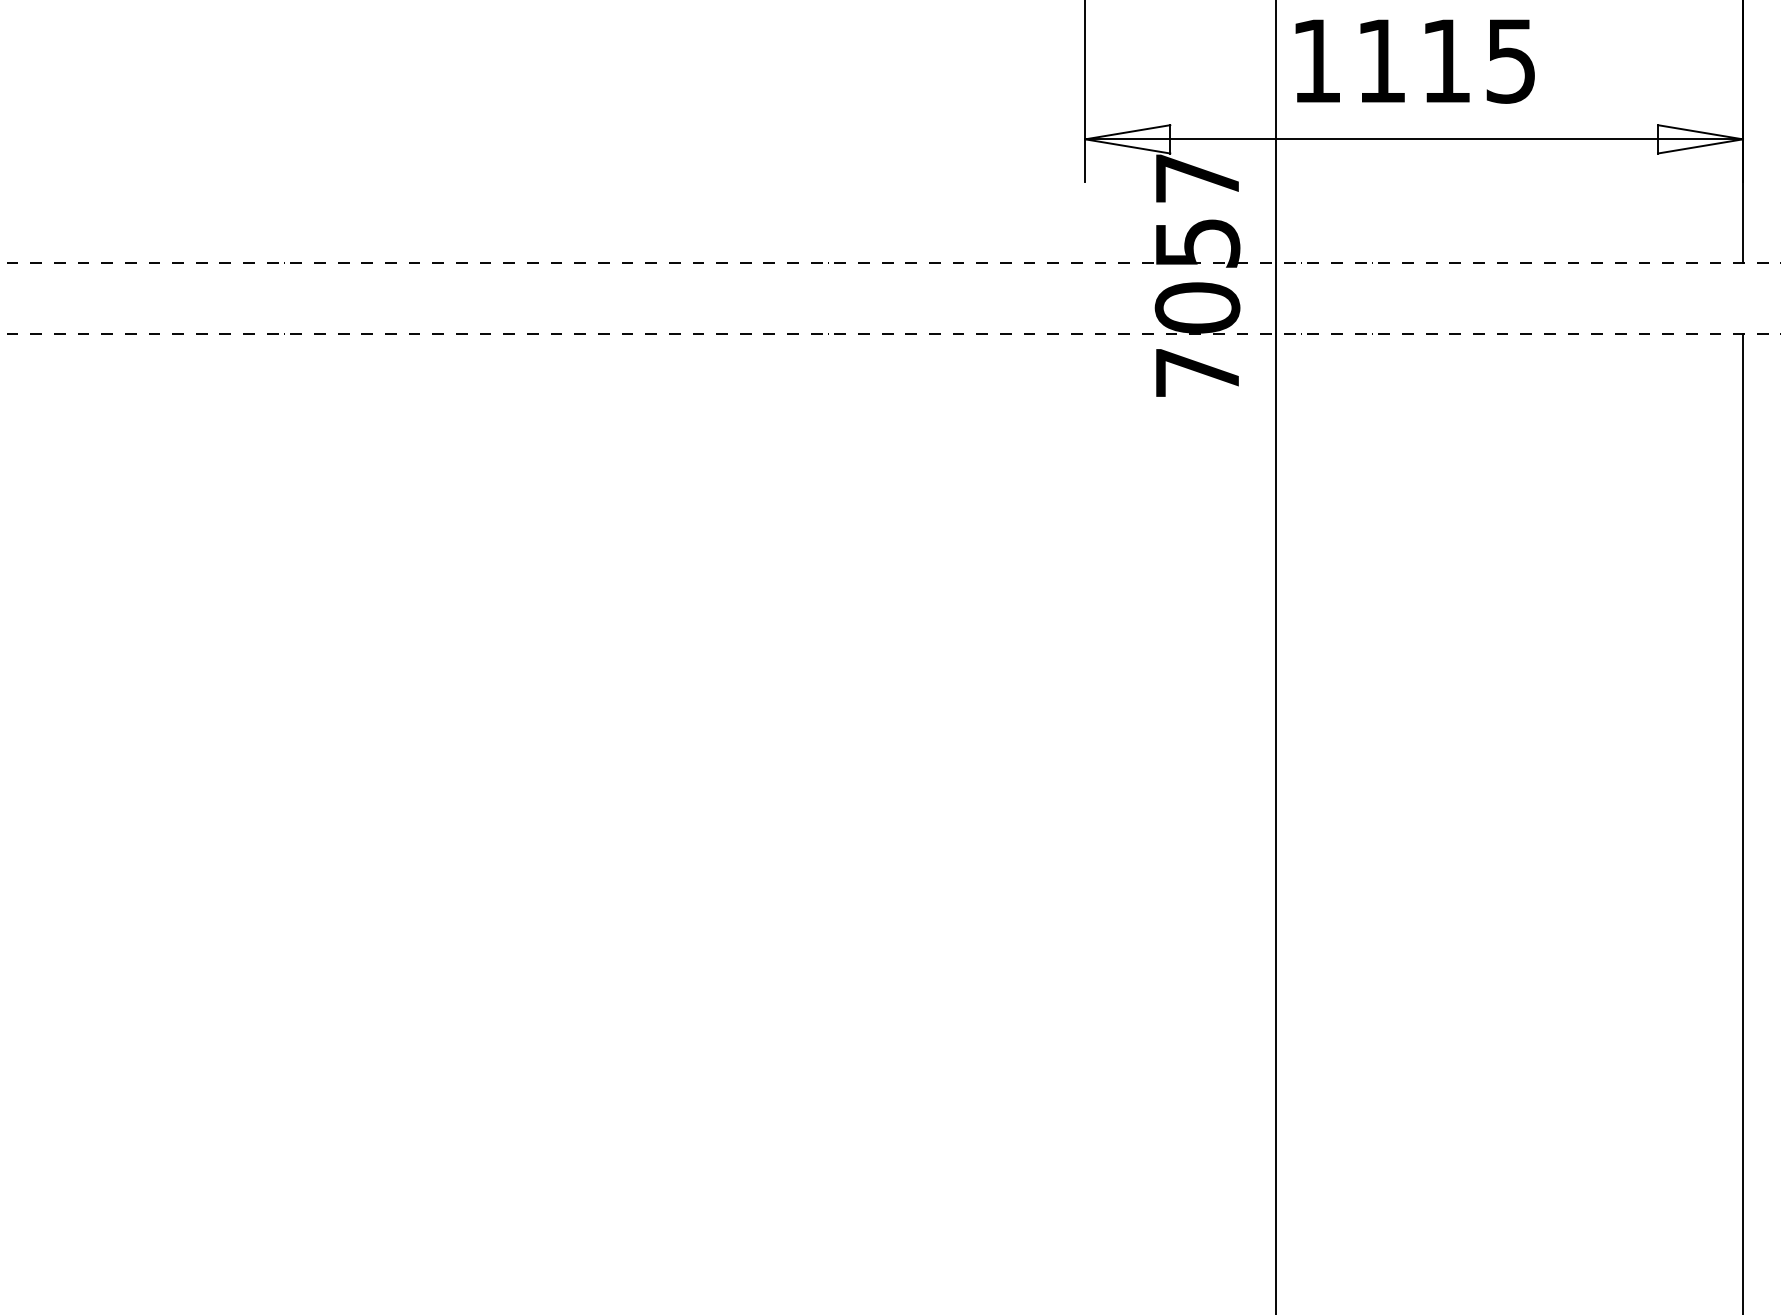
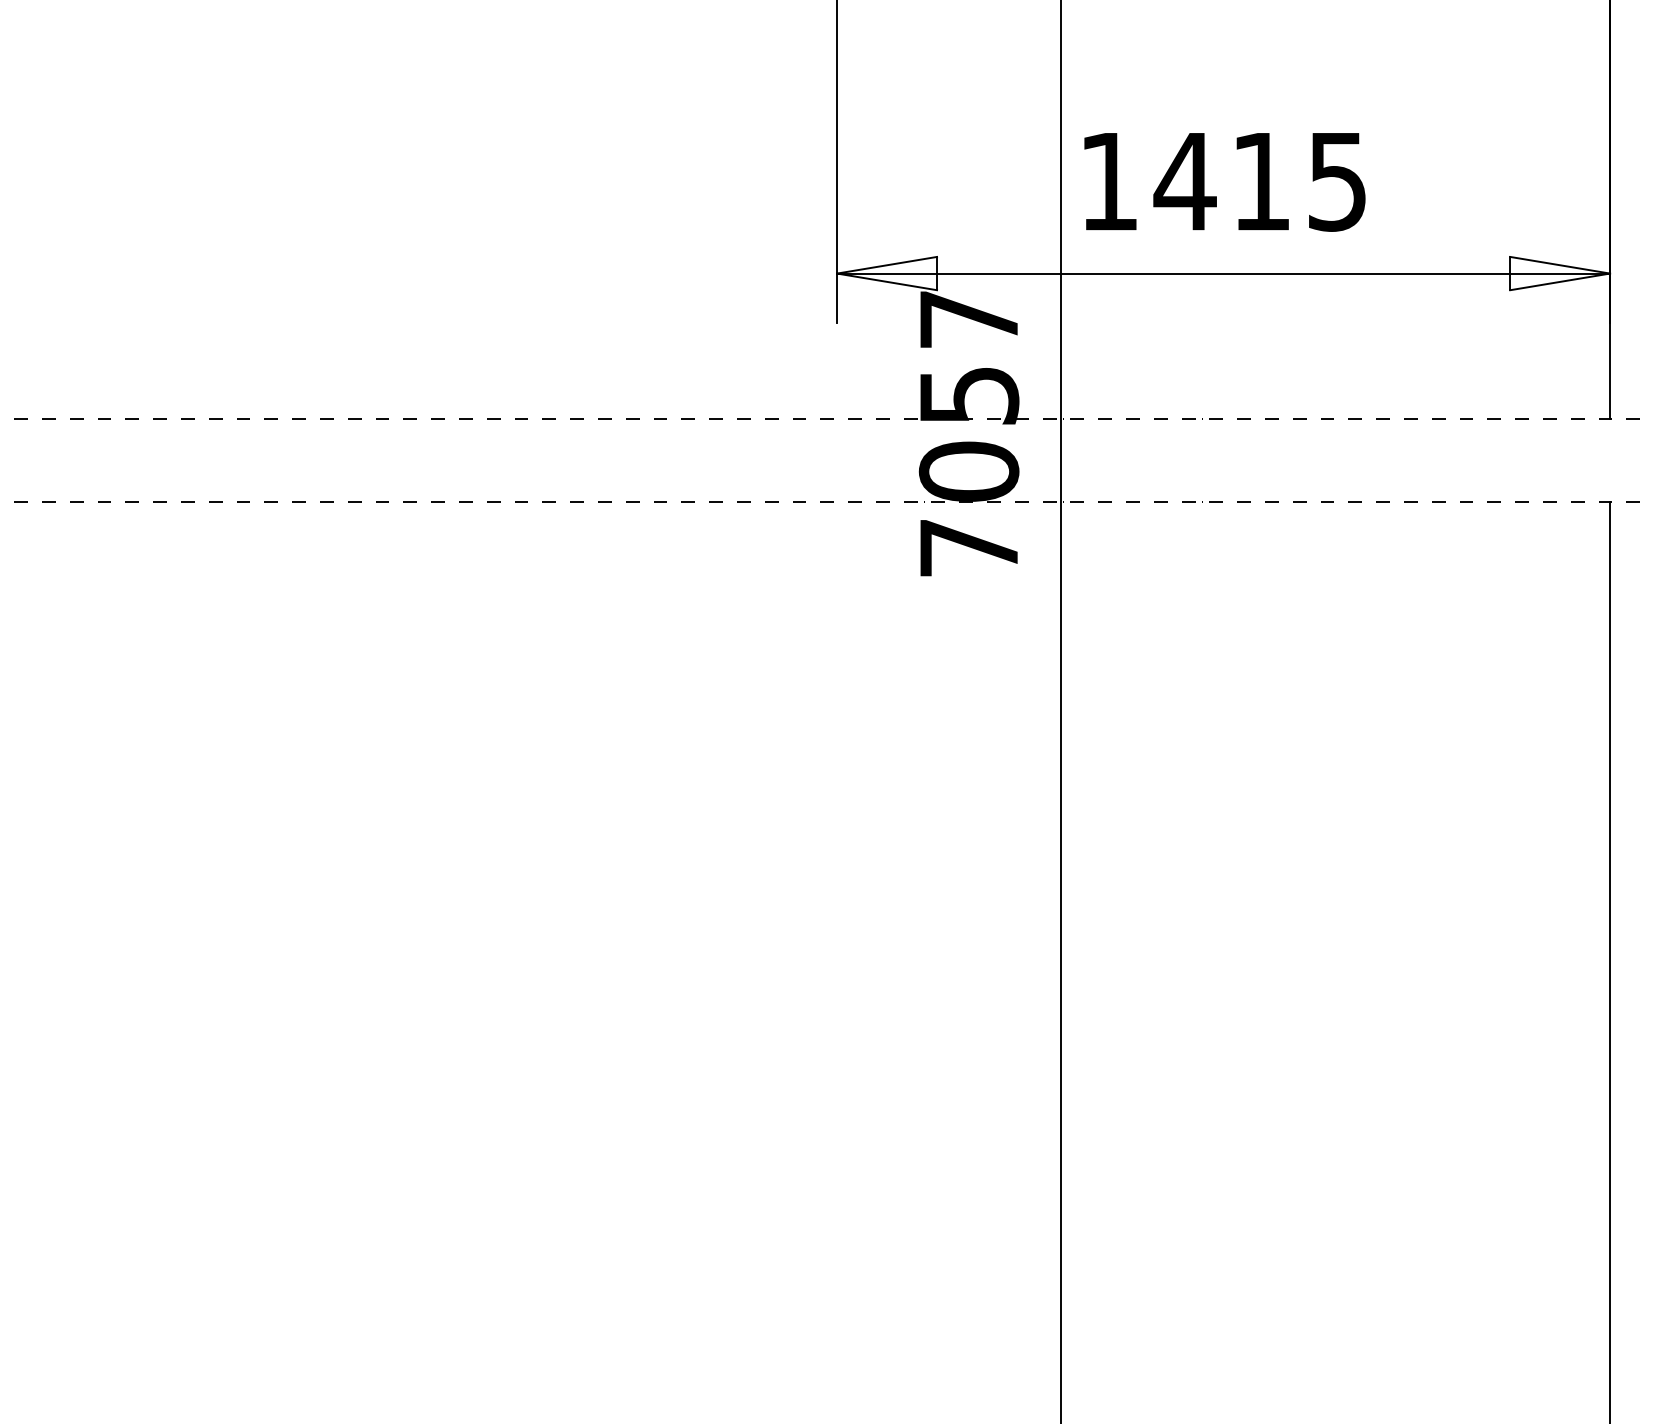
text: (1381, 60) -> (1185, 180), 1115 -> 1415

